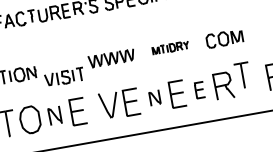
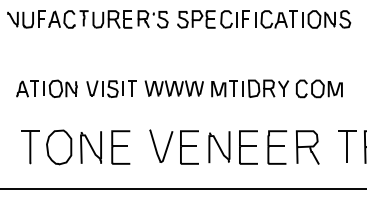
part: (170, 48) -> (249, 88), size x1.67
part: (243, 75) -> (347, 146), moved
part: (64, 77) -> (111, 88), moved
part: (200, 90) -> (277, 147), size x1.67
part: (154, 98) -> (219, 147), size x1.67
part: (54, 115) -> (90, 147), size x1.43

